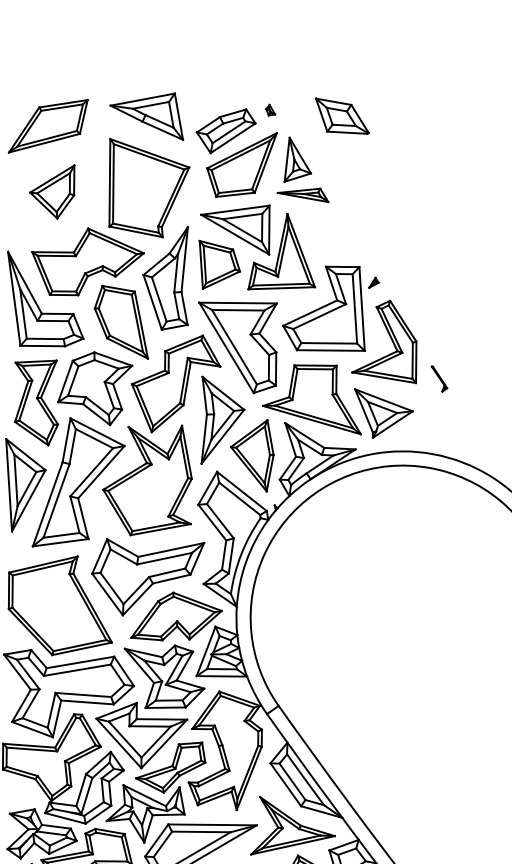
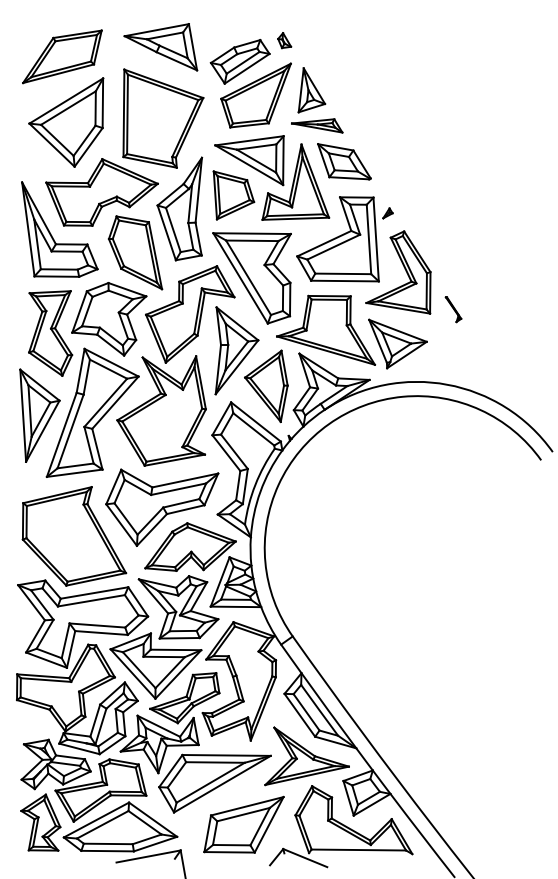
part: (270, 109) -> (284, 40), size x1.43
part: (342, 115) -> (344, 161), moved
part: (52, 191) -> (66, 122), size x1.67

